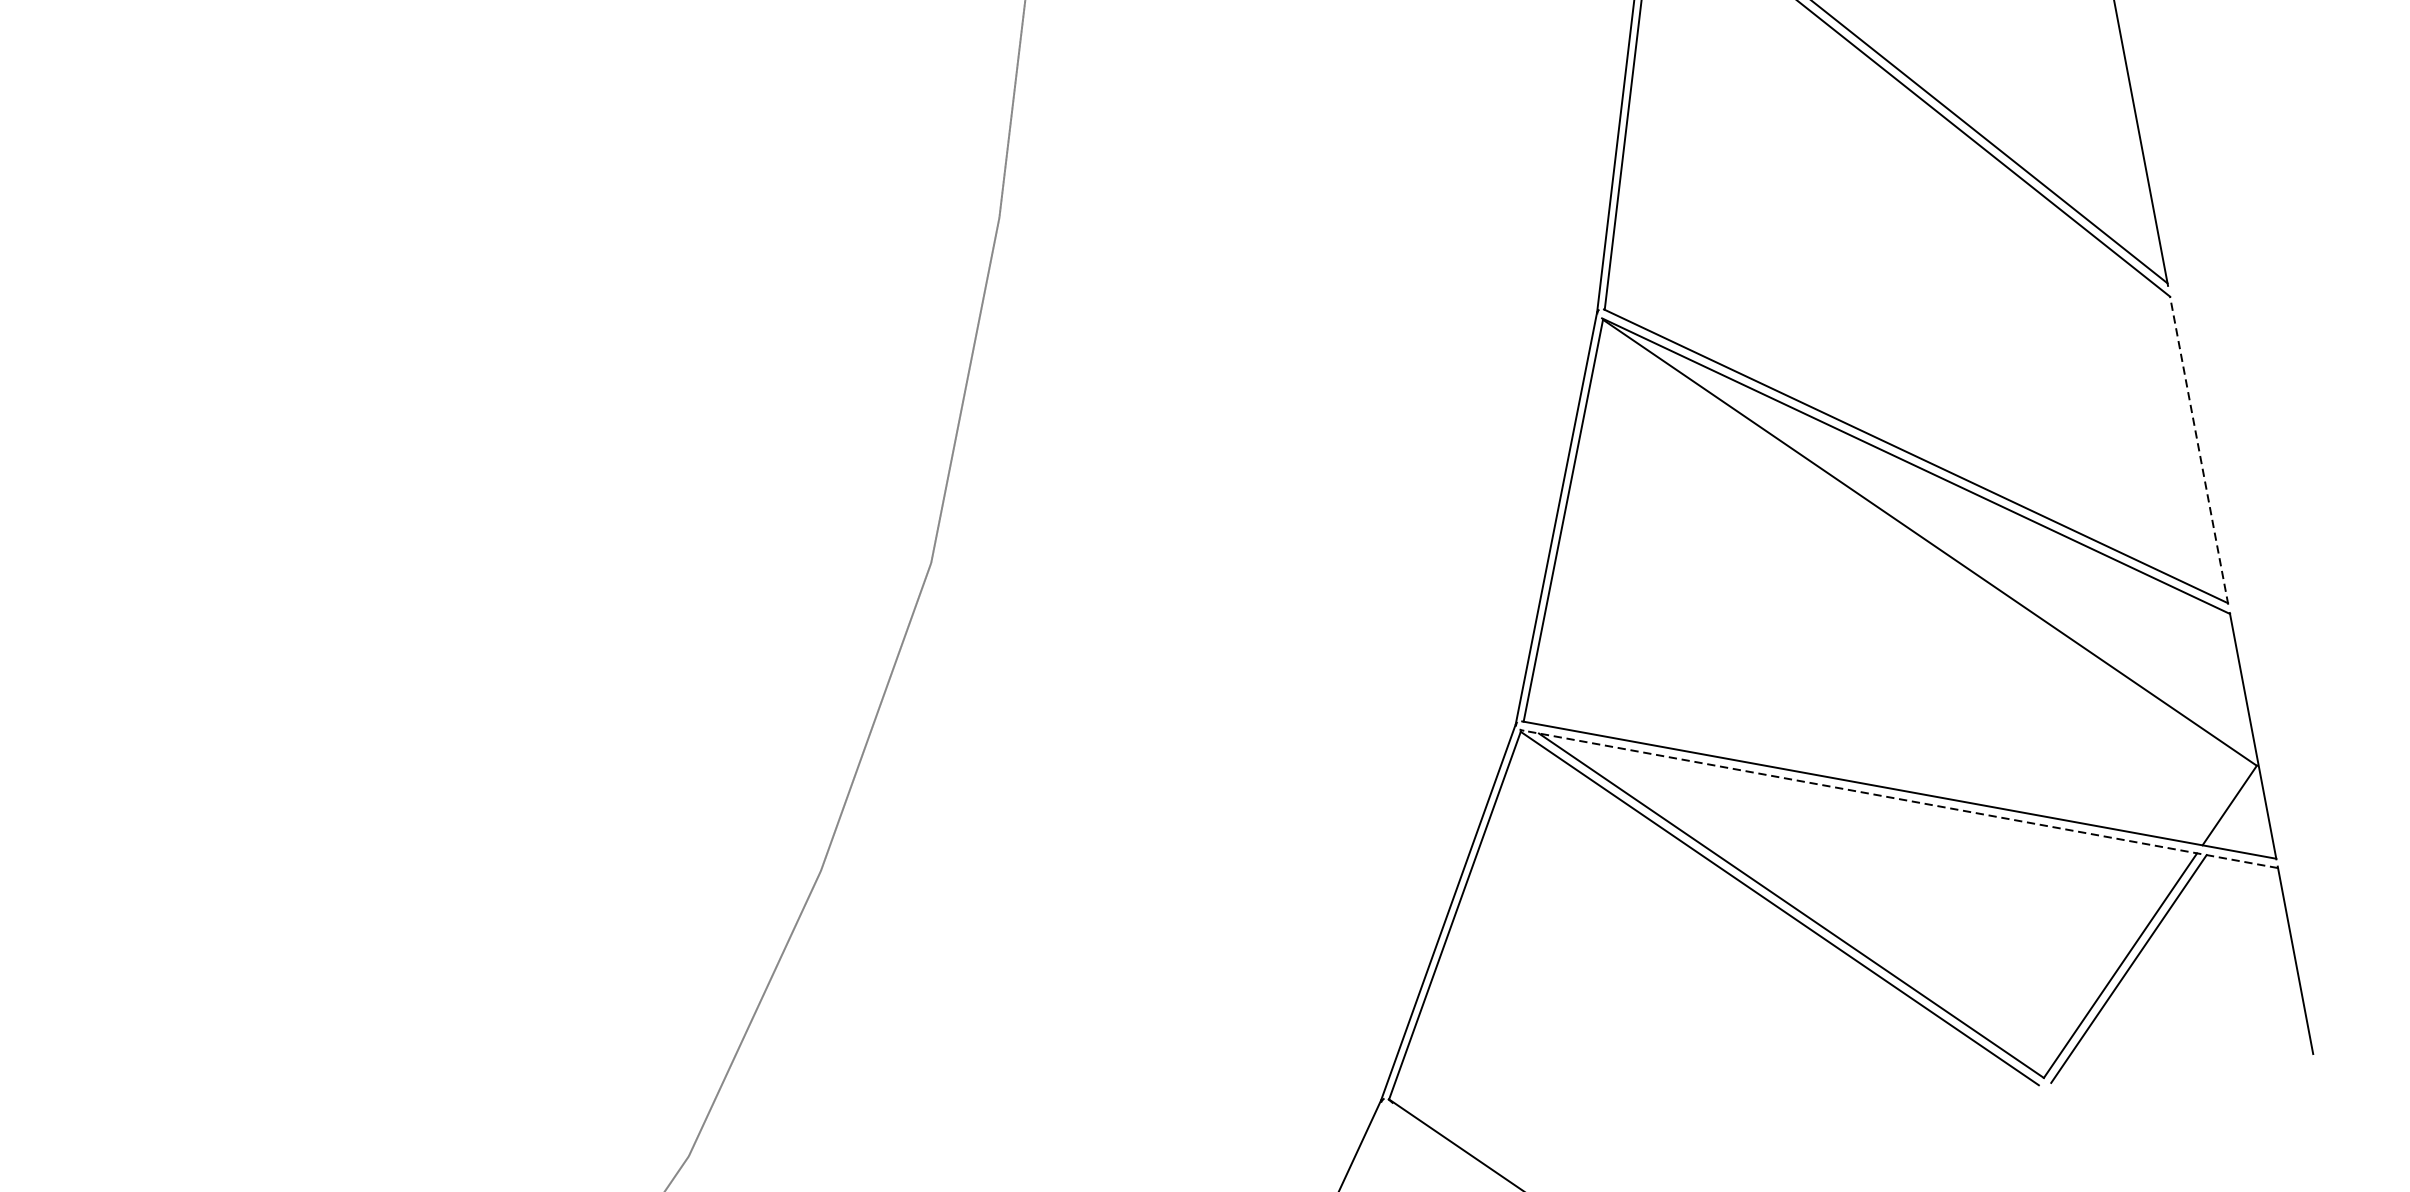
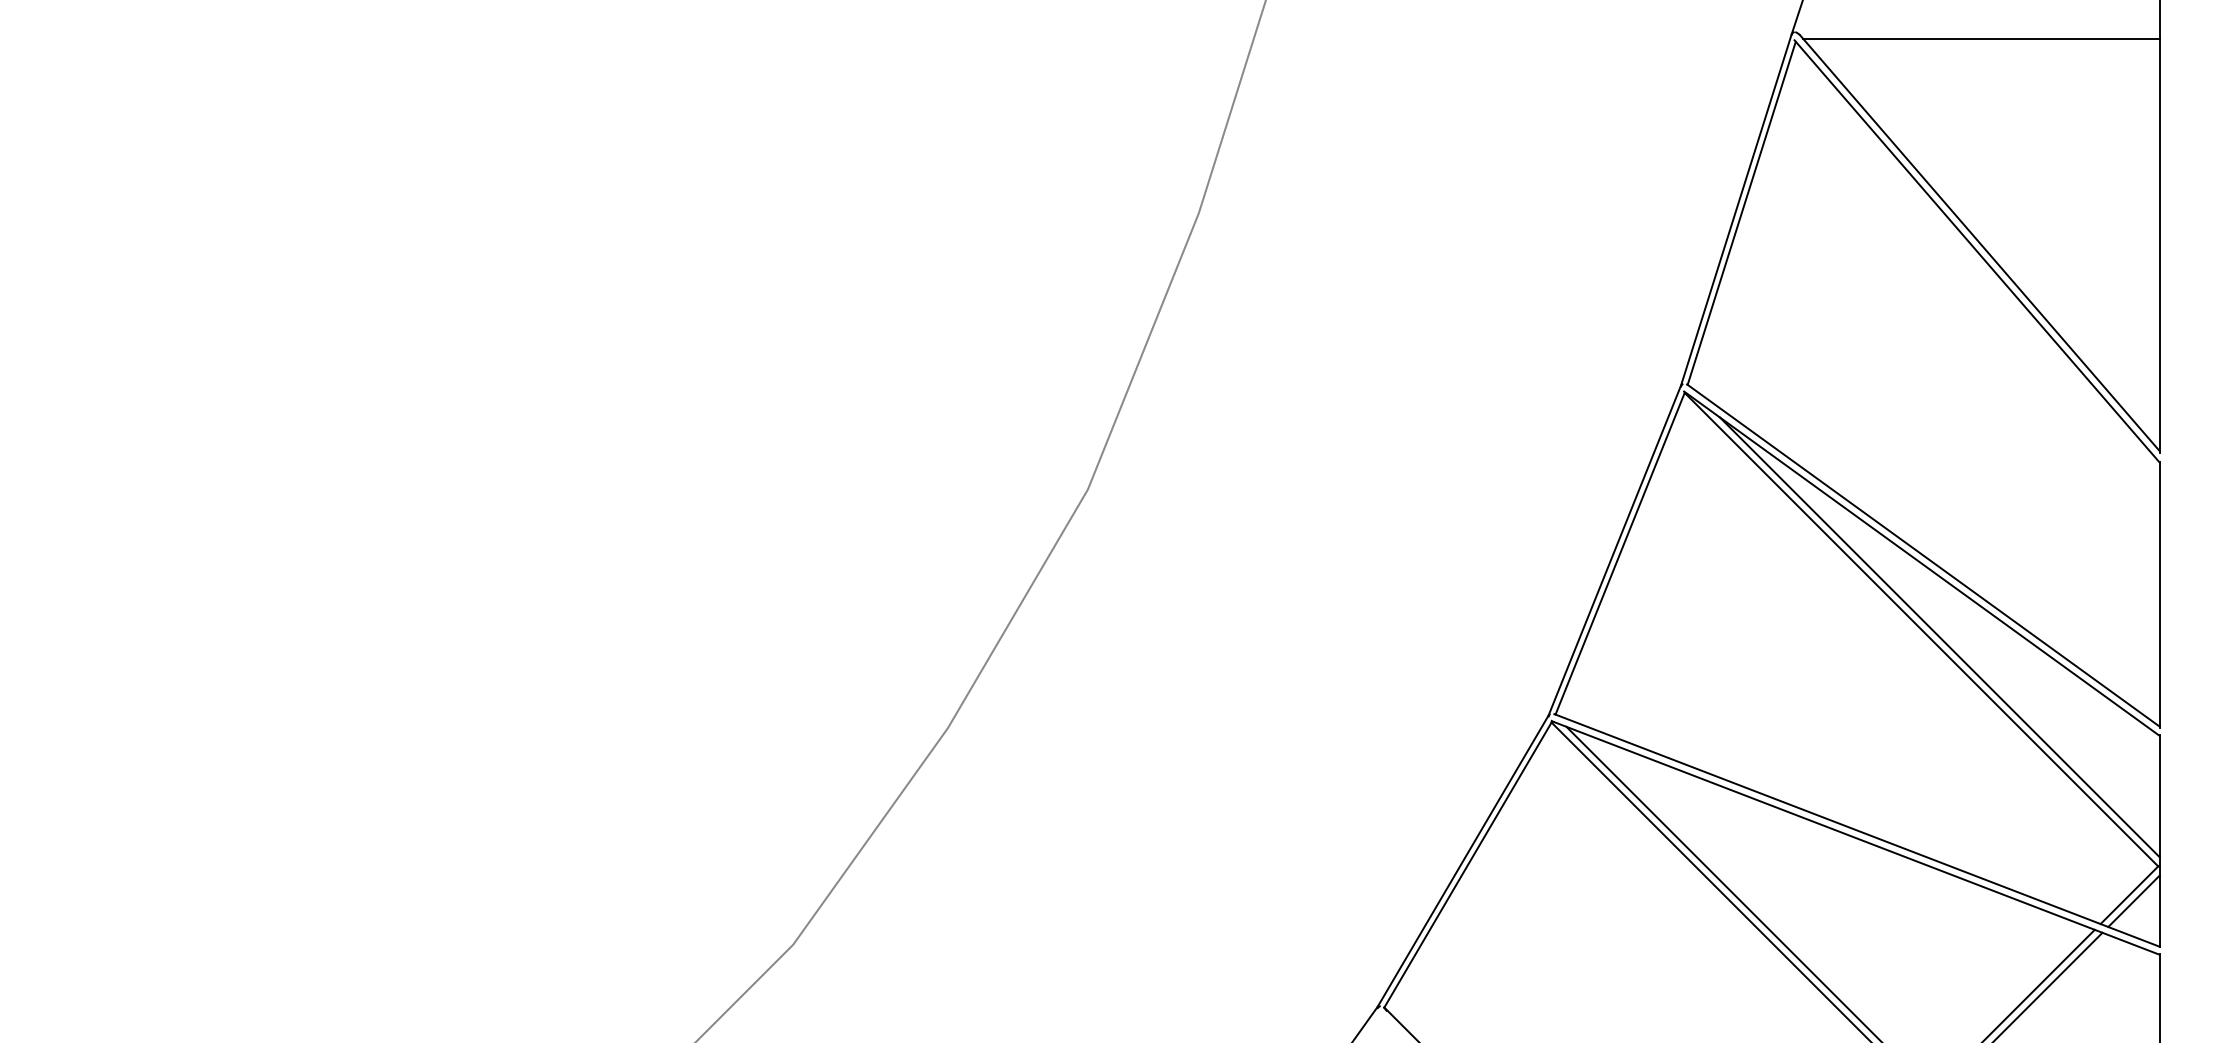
line: (2198, 450) -> (2159, 595), dashed -> solid
line: (1952, 547) -> (1939, 637), added
line: (1900, 799) -> (1856, 838), dashed -> solid
line: (2235, 810) -> (2133, 900), added

